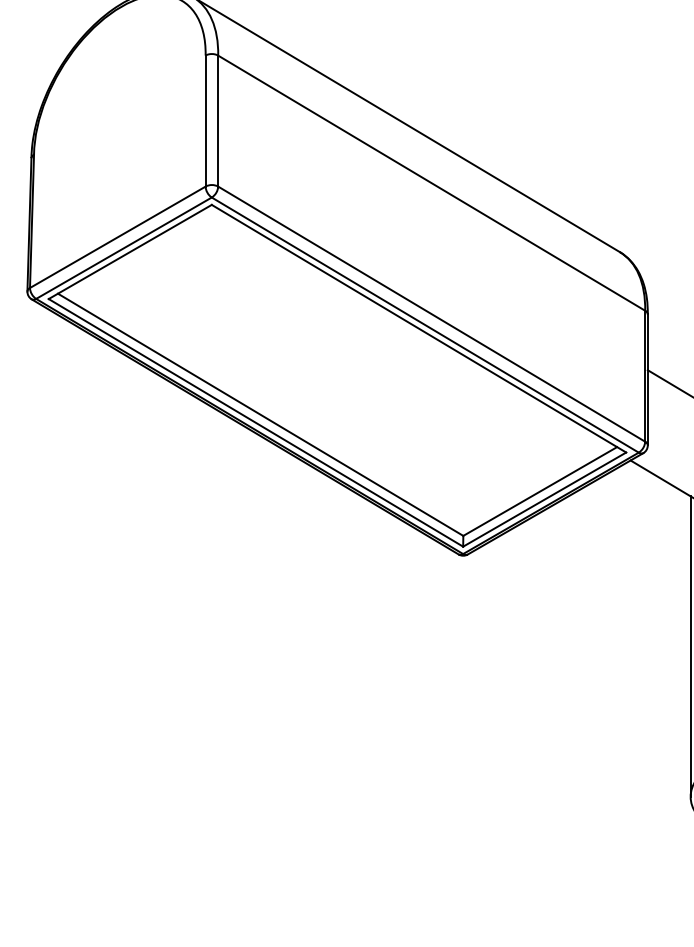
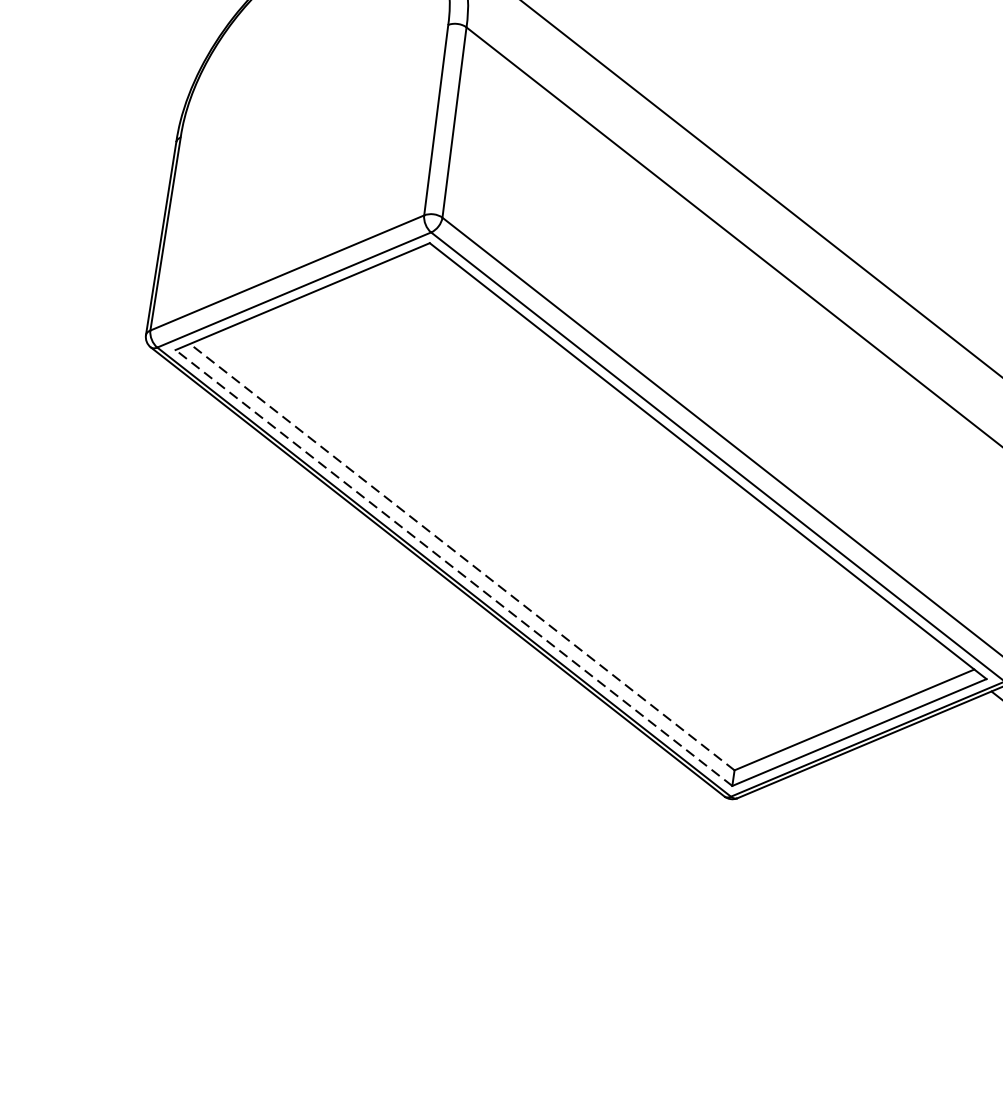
line: (260, 414) -> (462, 556), solid -> dashed
line: (255, 422) -> (453, 567), solid -> dashed

